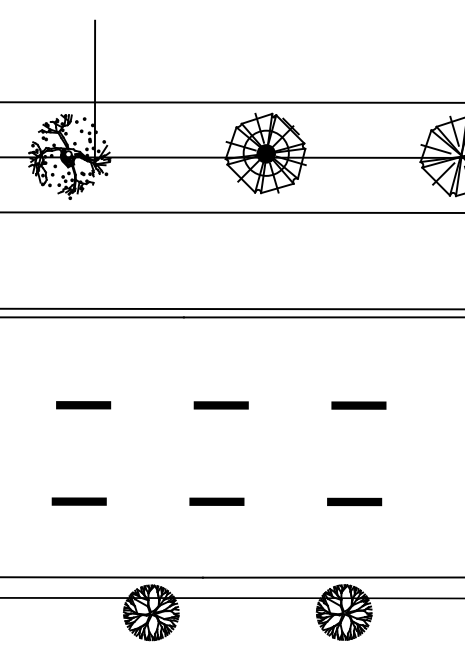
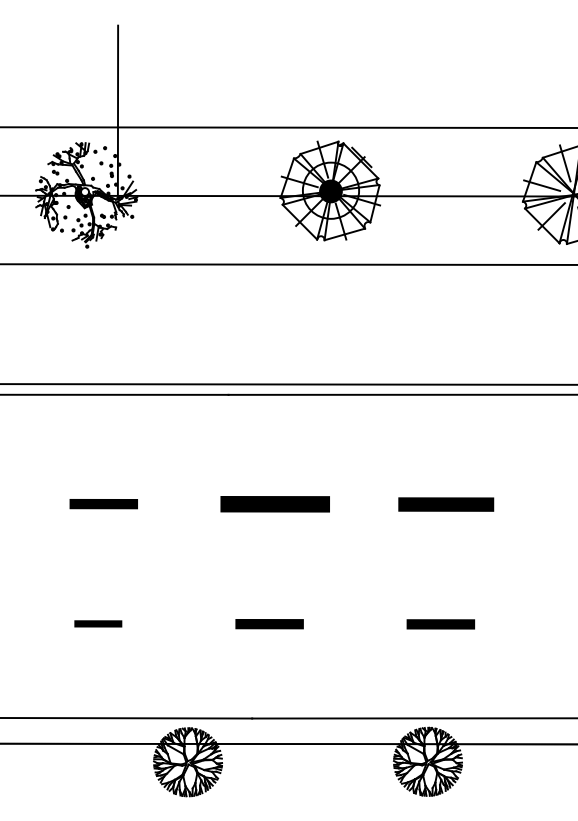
part: (220, 405) -> (274, 504), size x1.6
part: (358, 405) -> (445, 504), size x1.4
part: (78, 501) -> (97, 623), size x0.7

